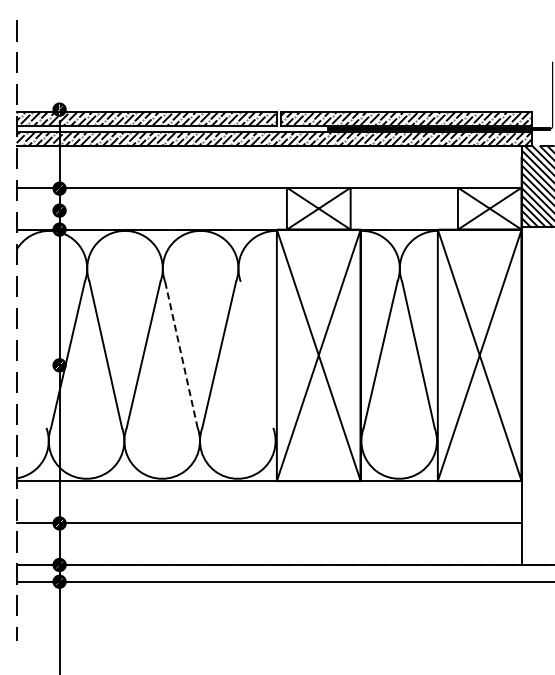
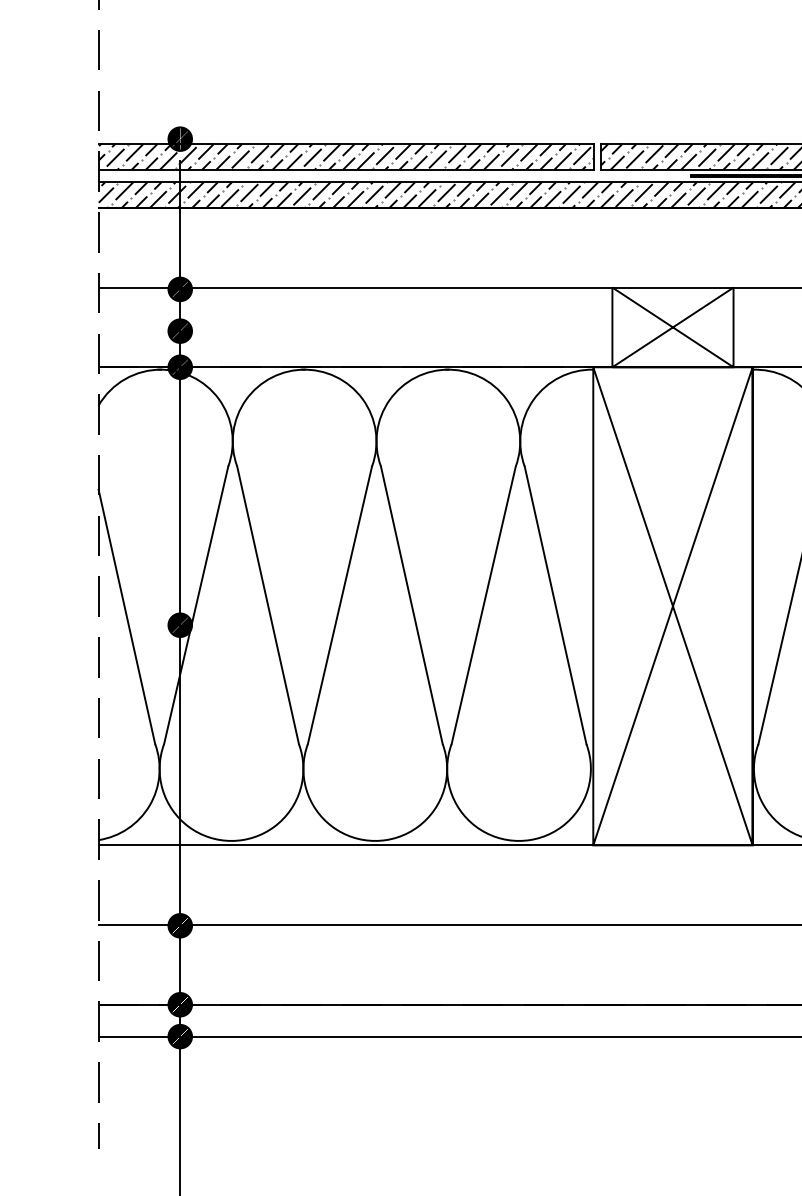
line: (181, 354) -> (411, 604), dashed -> solid
line: (256, 354) -> (554, 604), added
line: (31, 360) -> (126, 616), added

